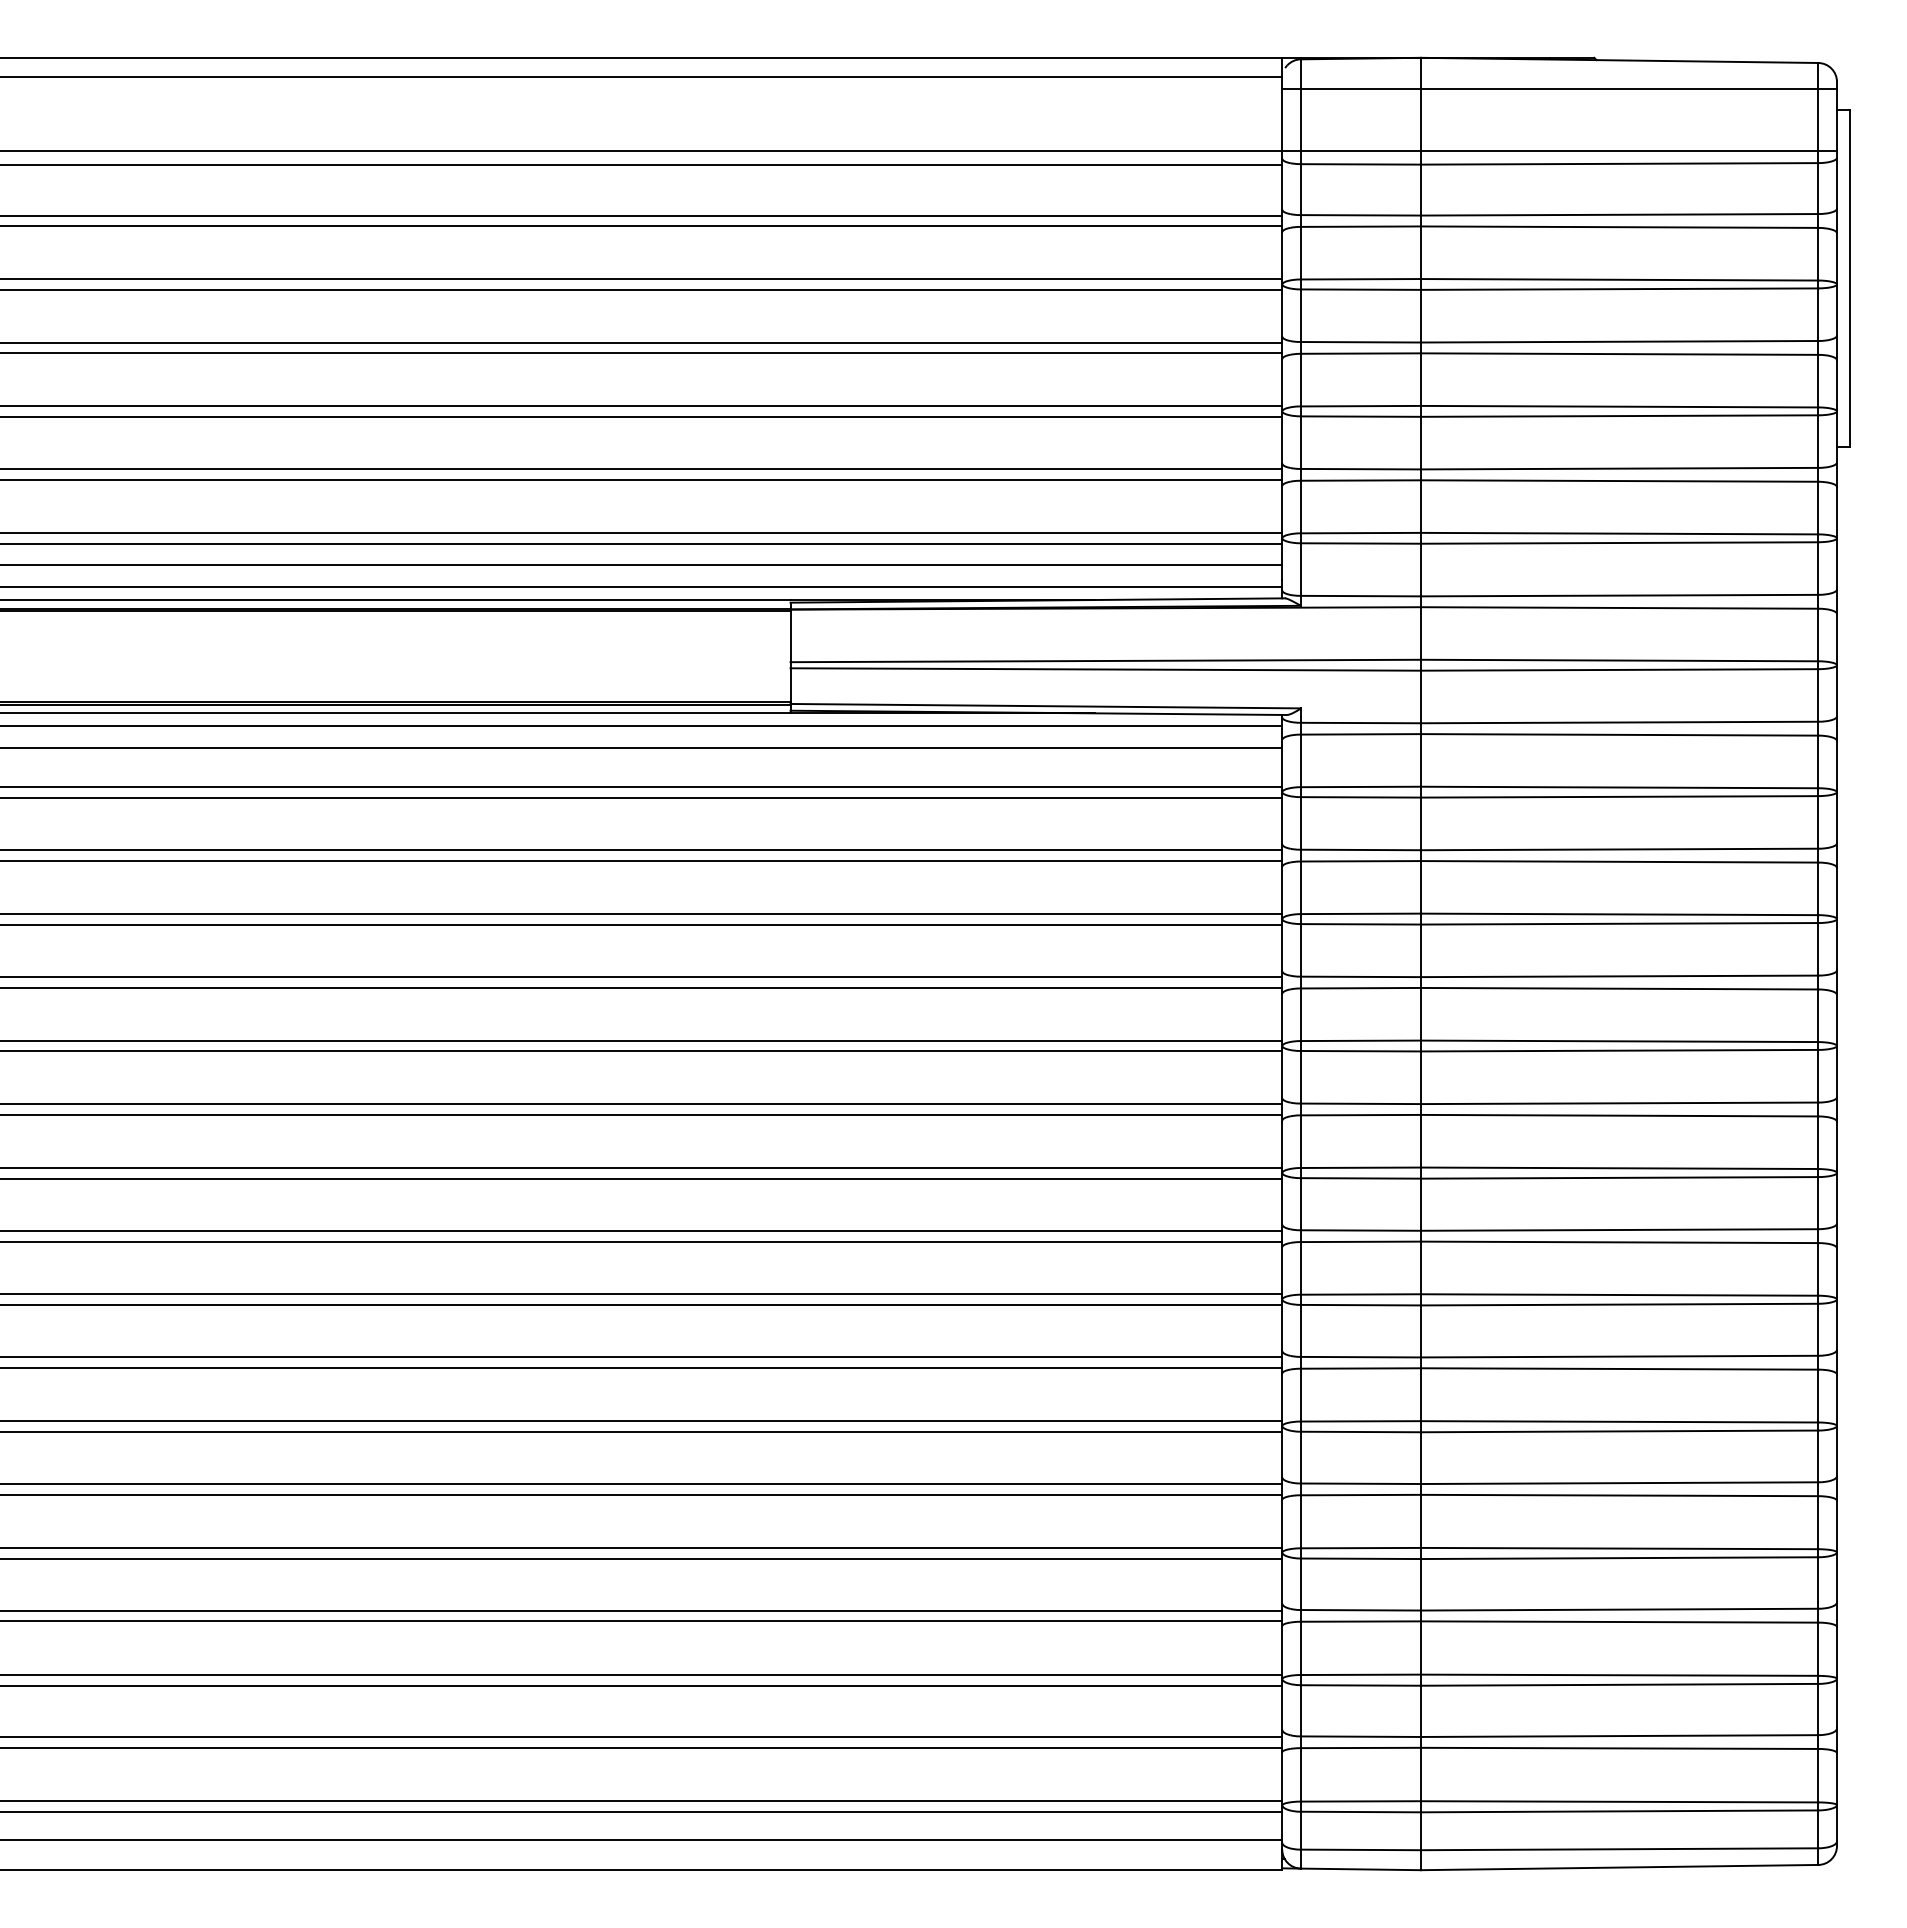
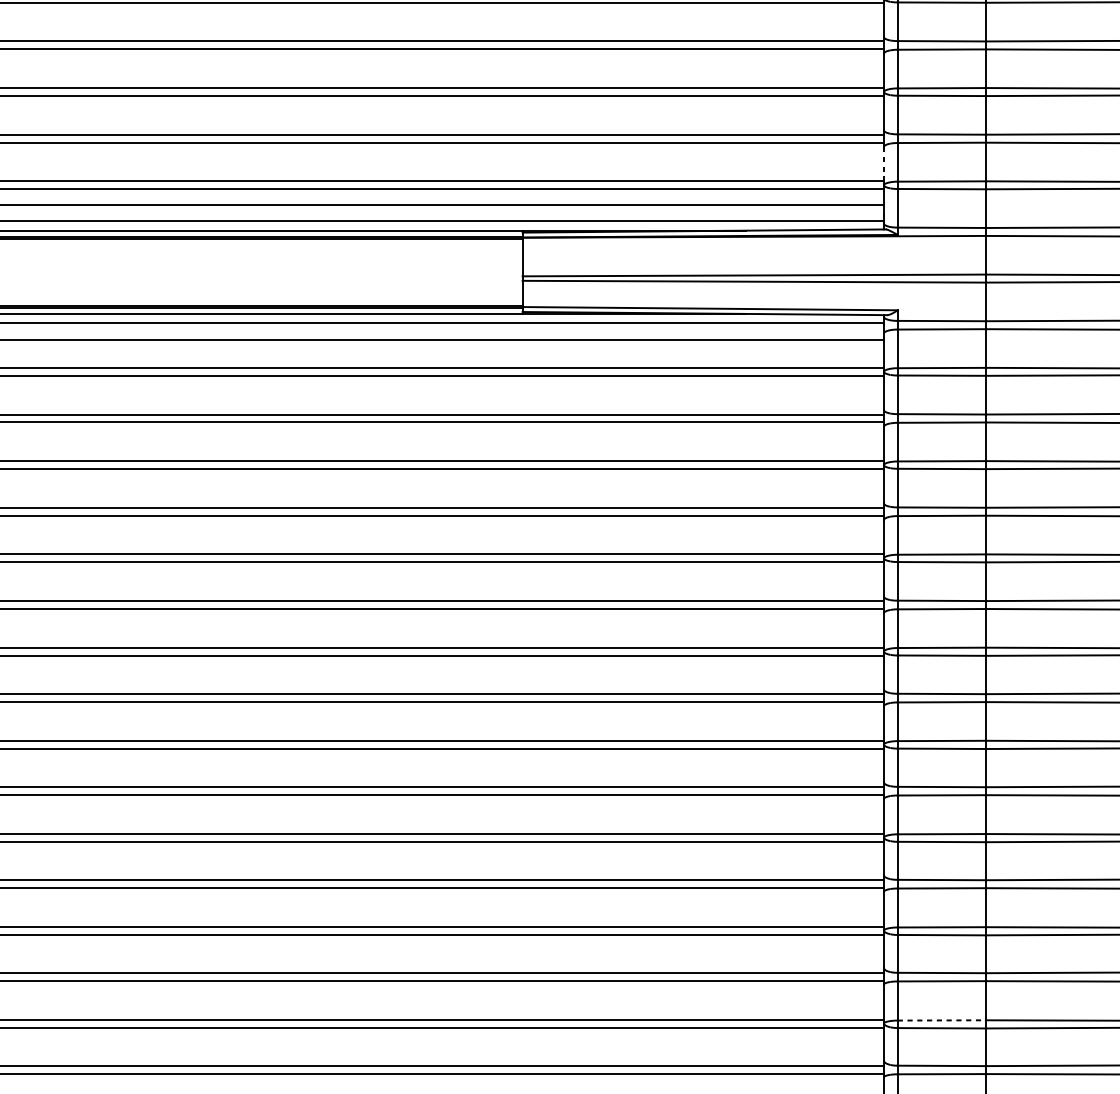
line: (1282, 510) -> (884, 164), solid -> dashed
line: (1360, 1674) -> (941, 1020), solid -> dashed

